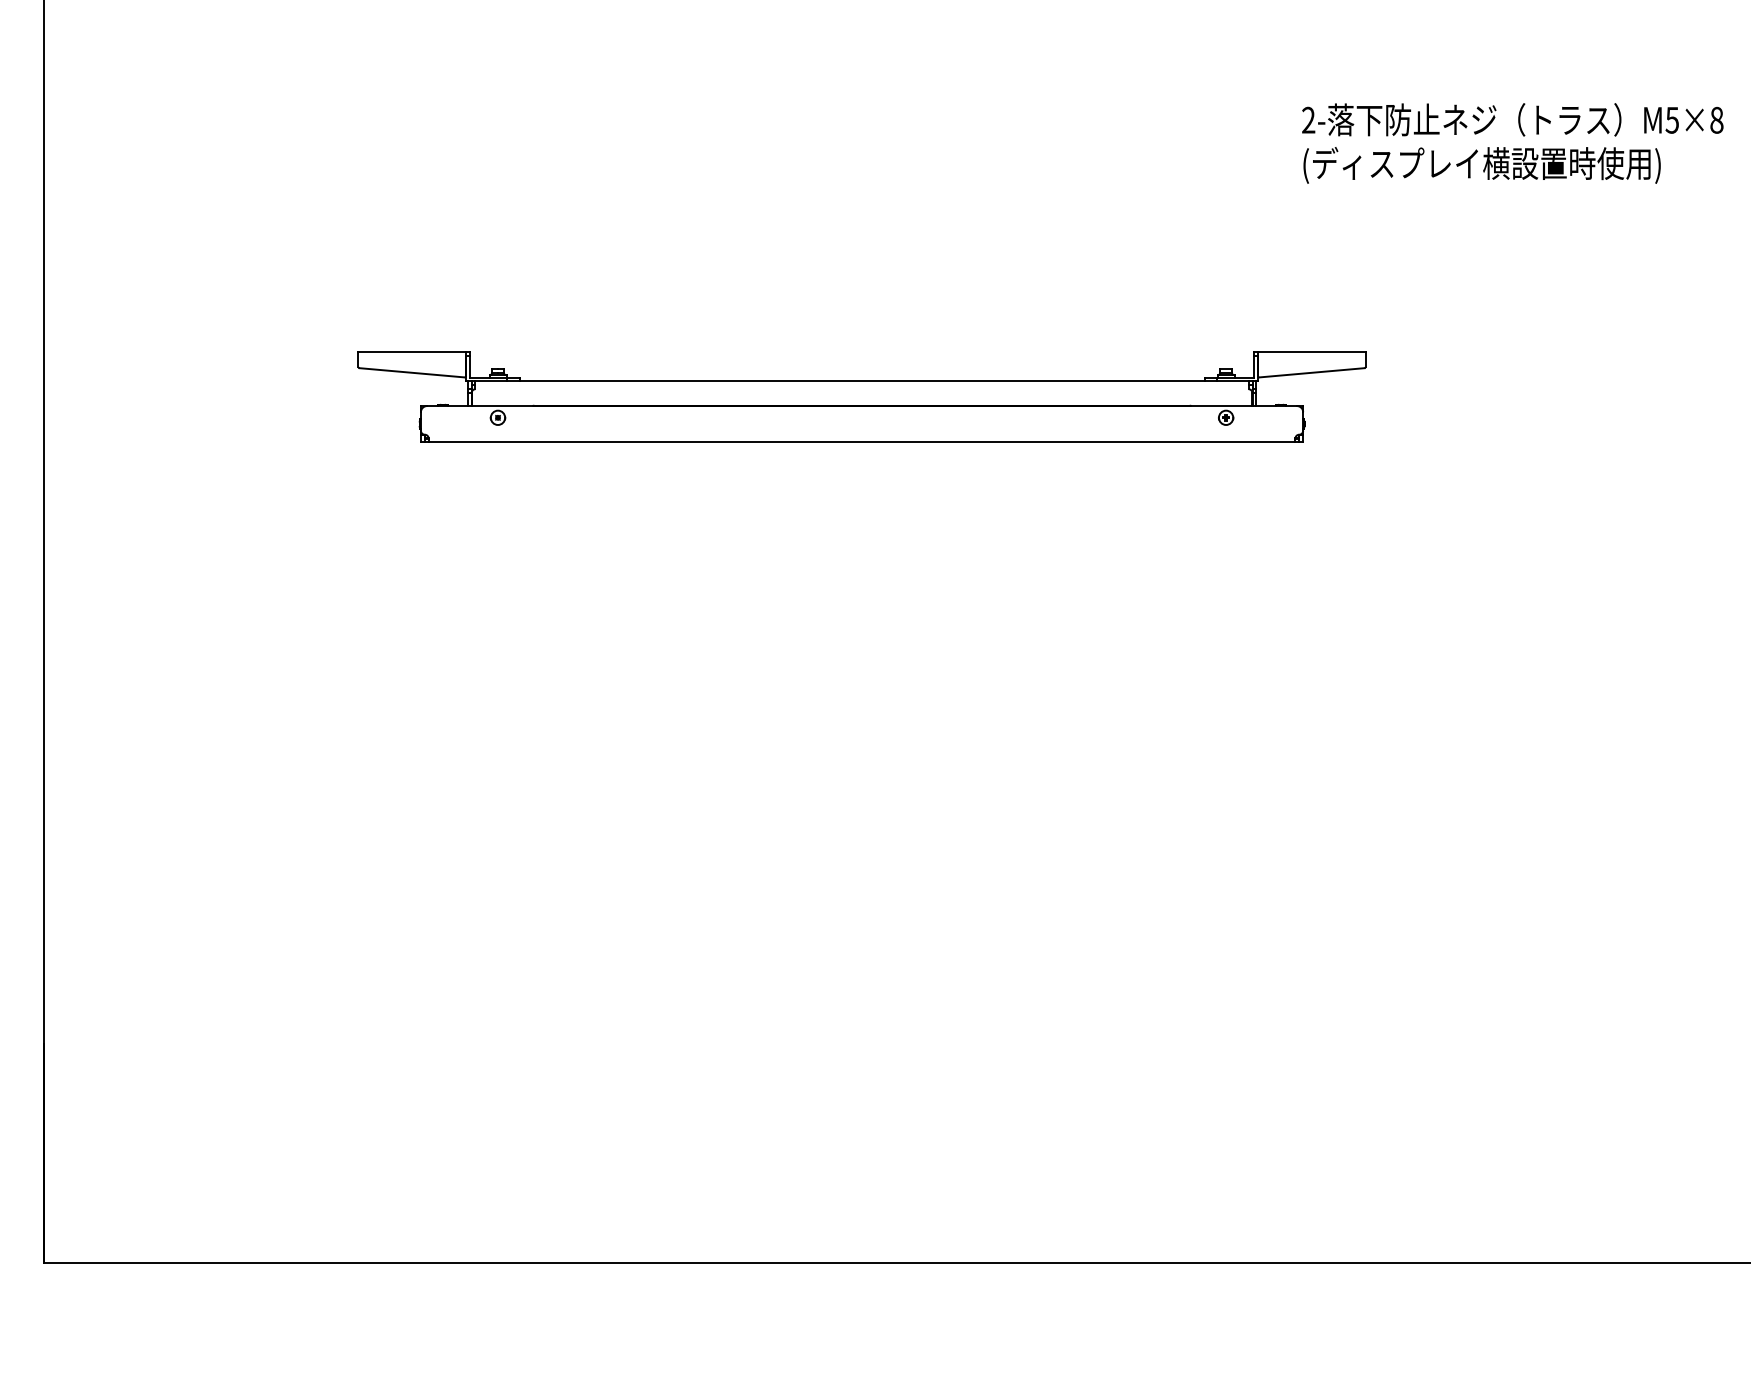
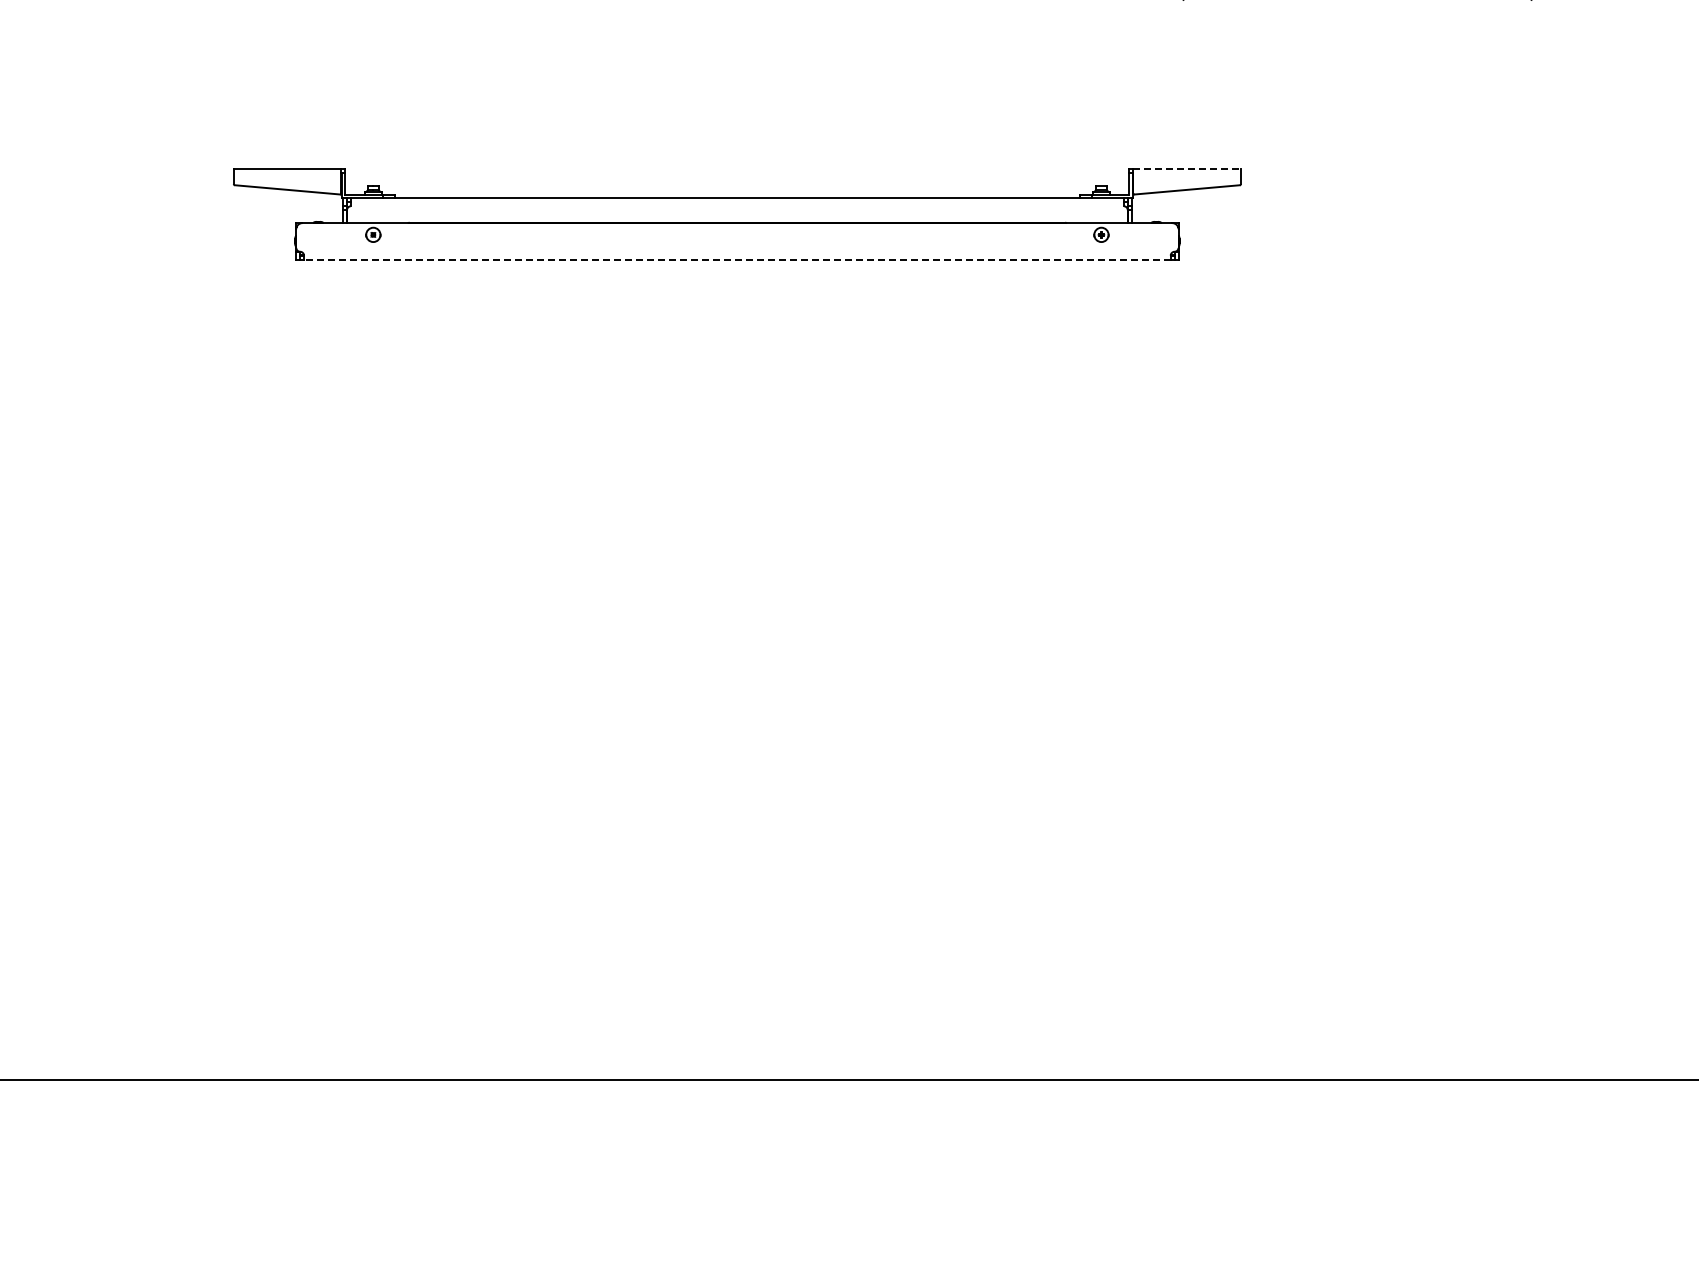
line: (1311, 352) -> (1186, 169), solid -> dashed
line: (861, 442) -> (736, 259), solid -> dashed

